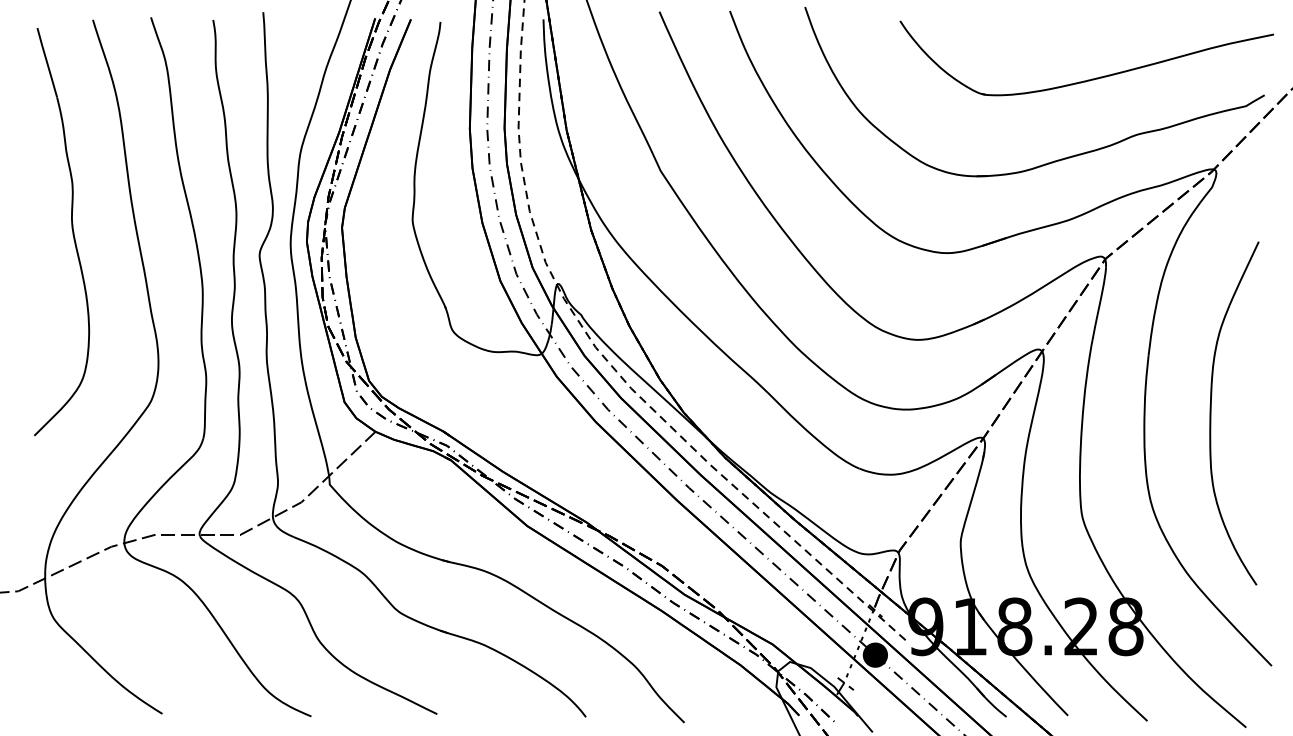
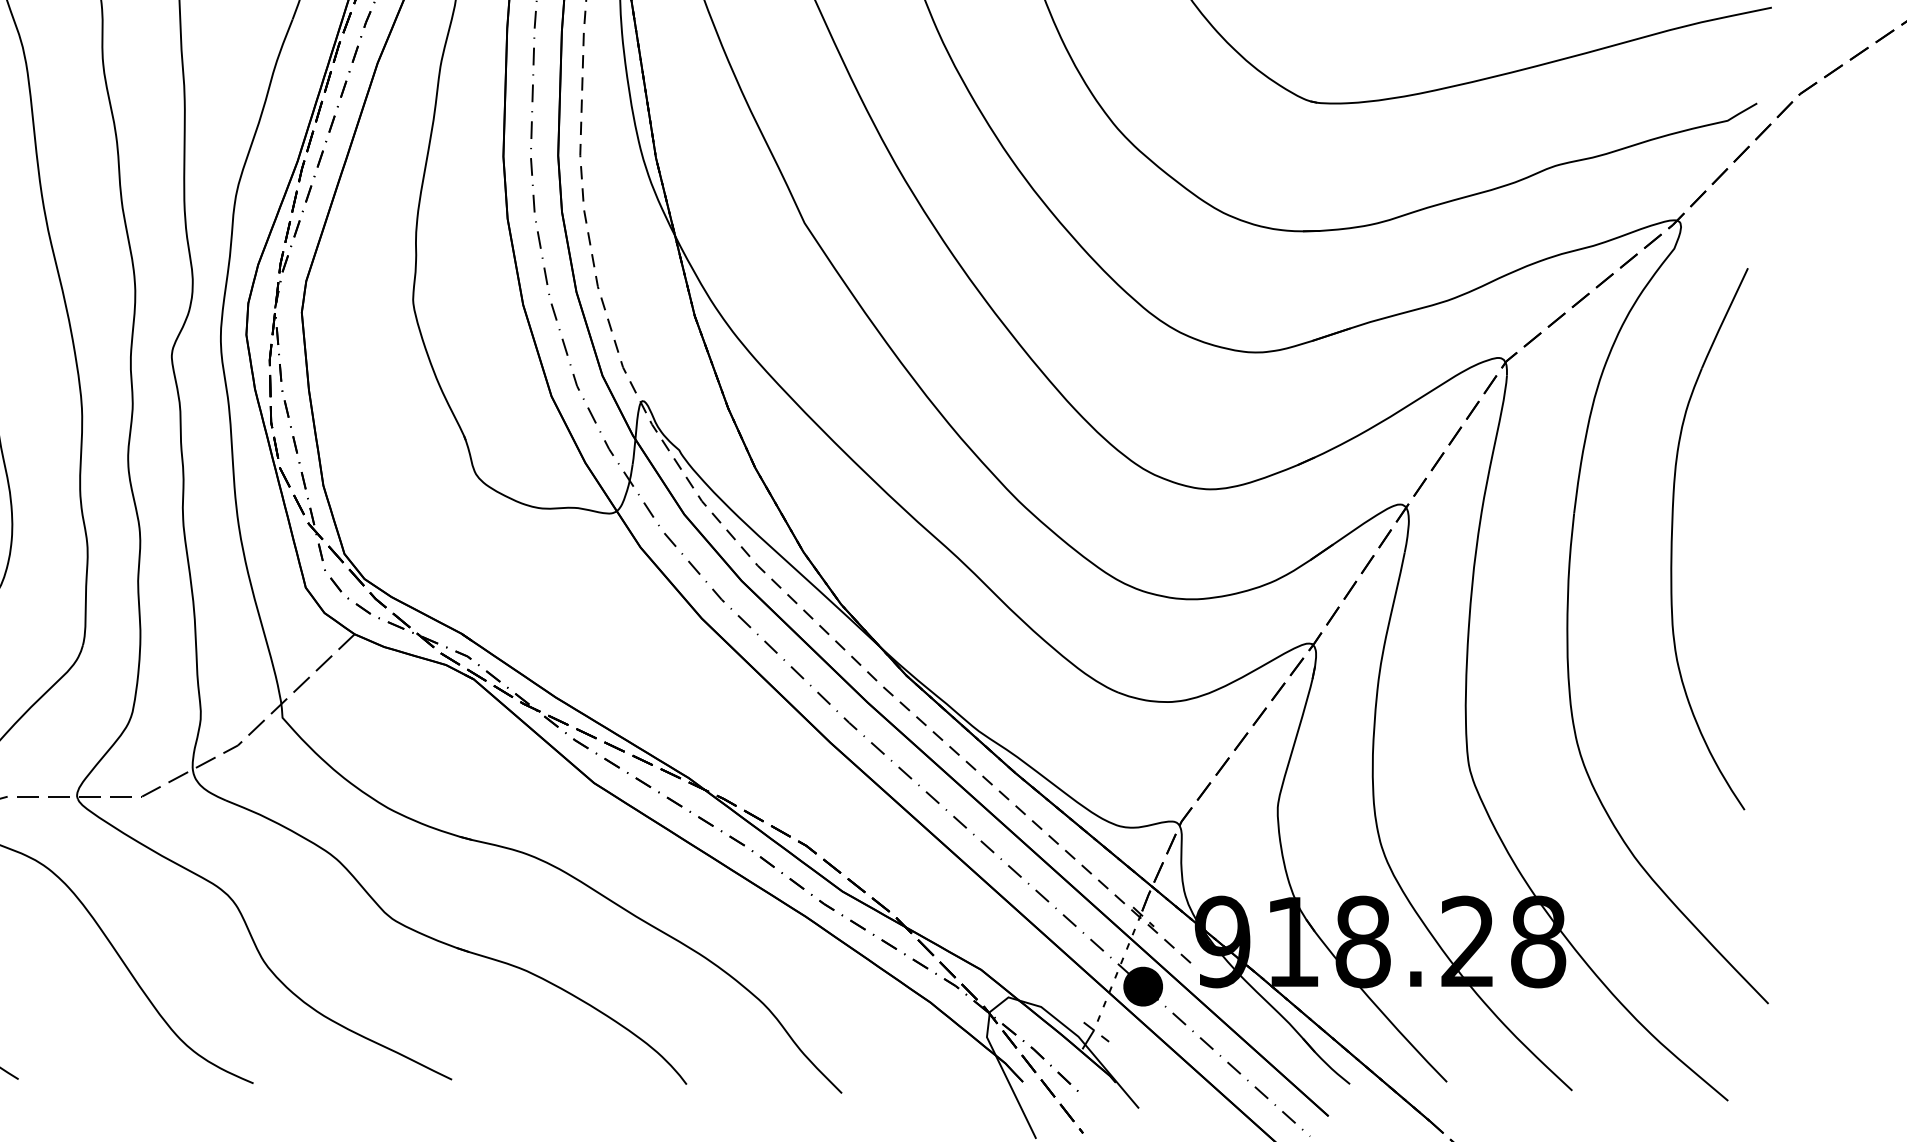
part: (1211, 413) -> (1673, 539), moved

